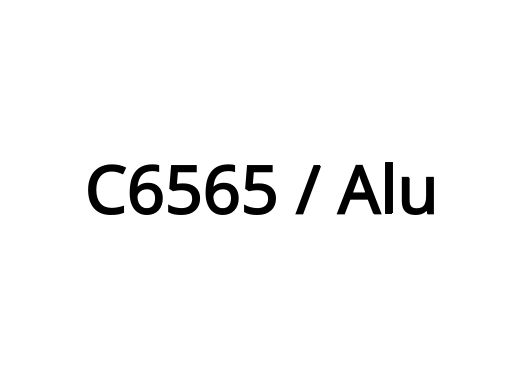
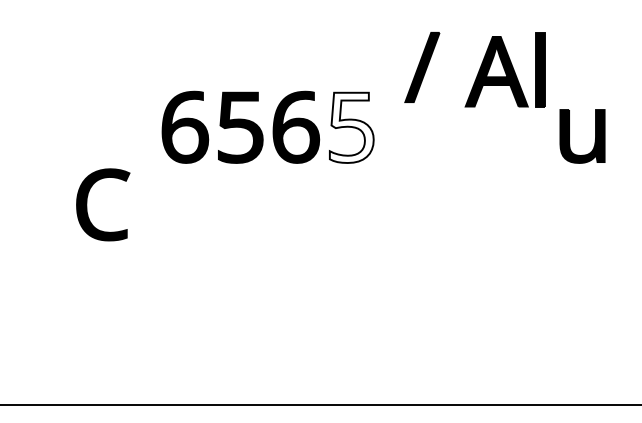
part: (364, 188) -> (504, 70), moved
part: (96, 189) -> (87, 204), moved
part: (307, 189) -> (421, 67), moved
fill: (260, 190) -> (352, 128), removed

